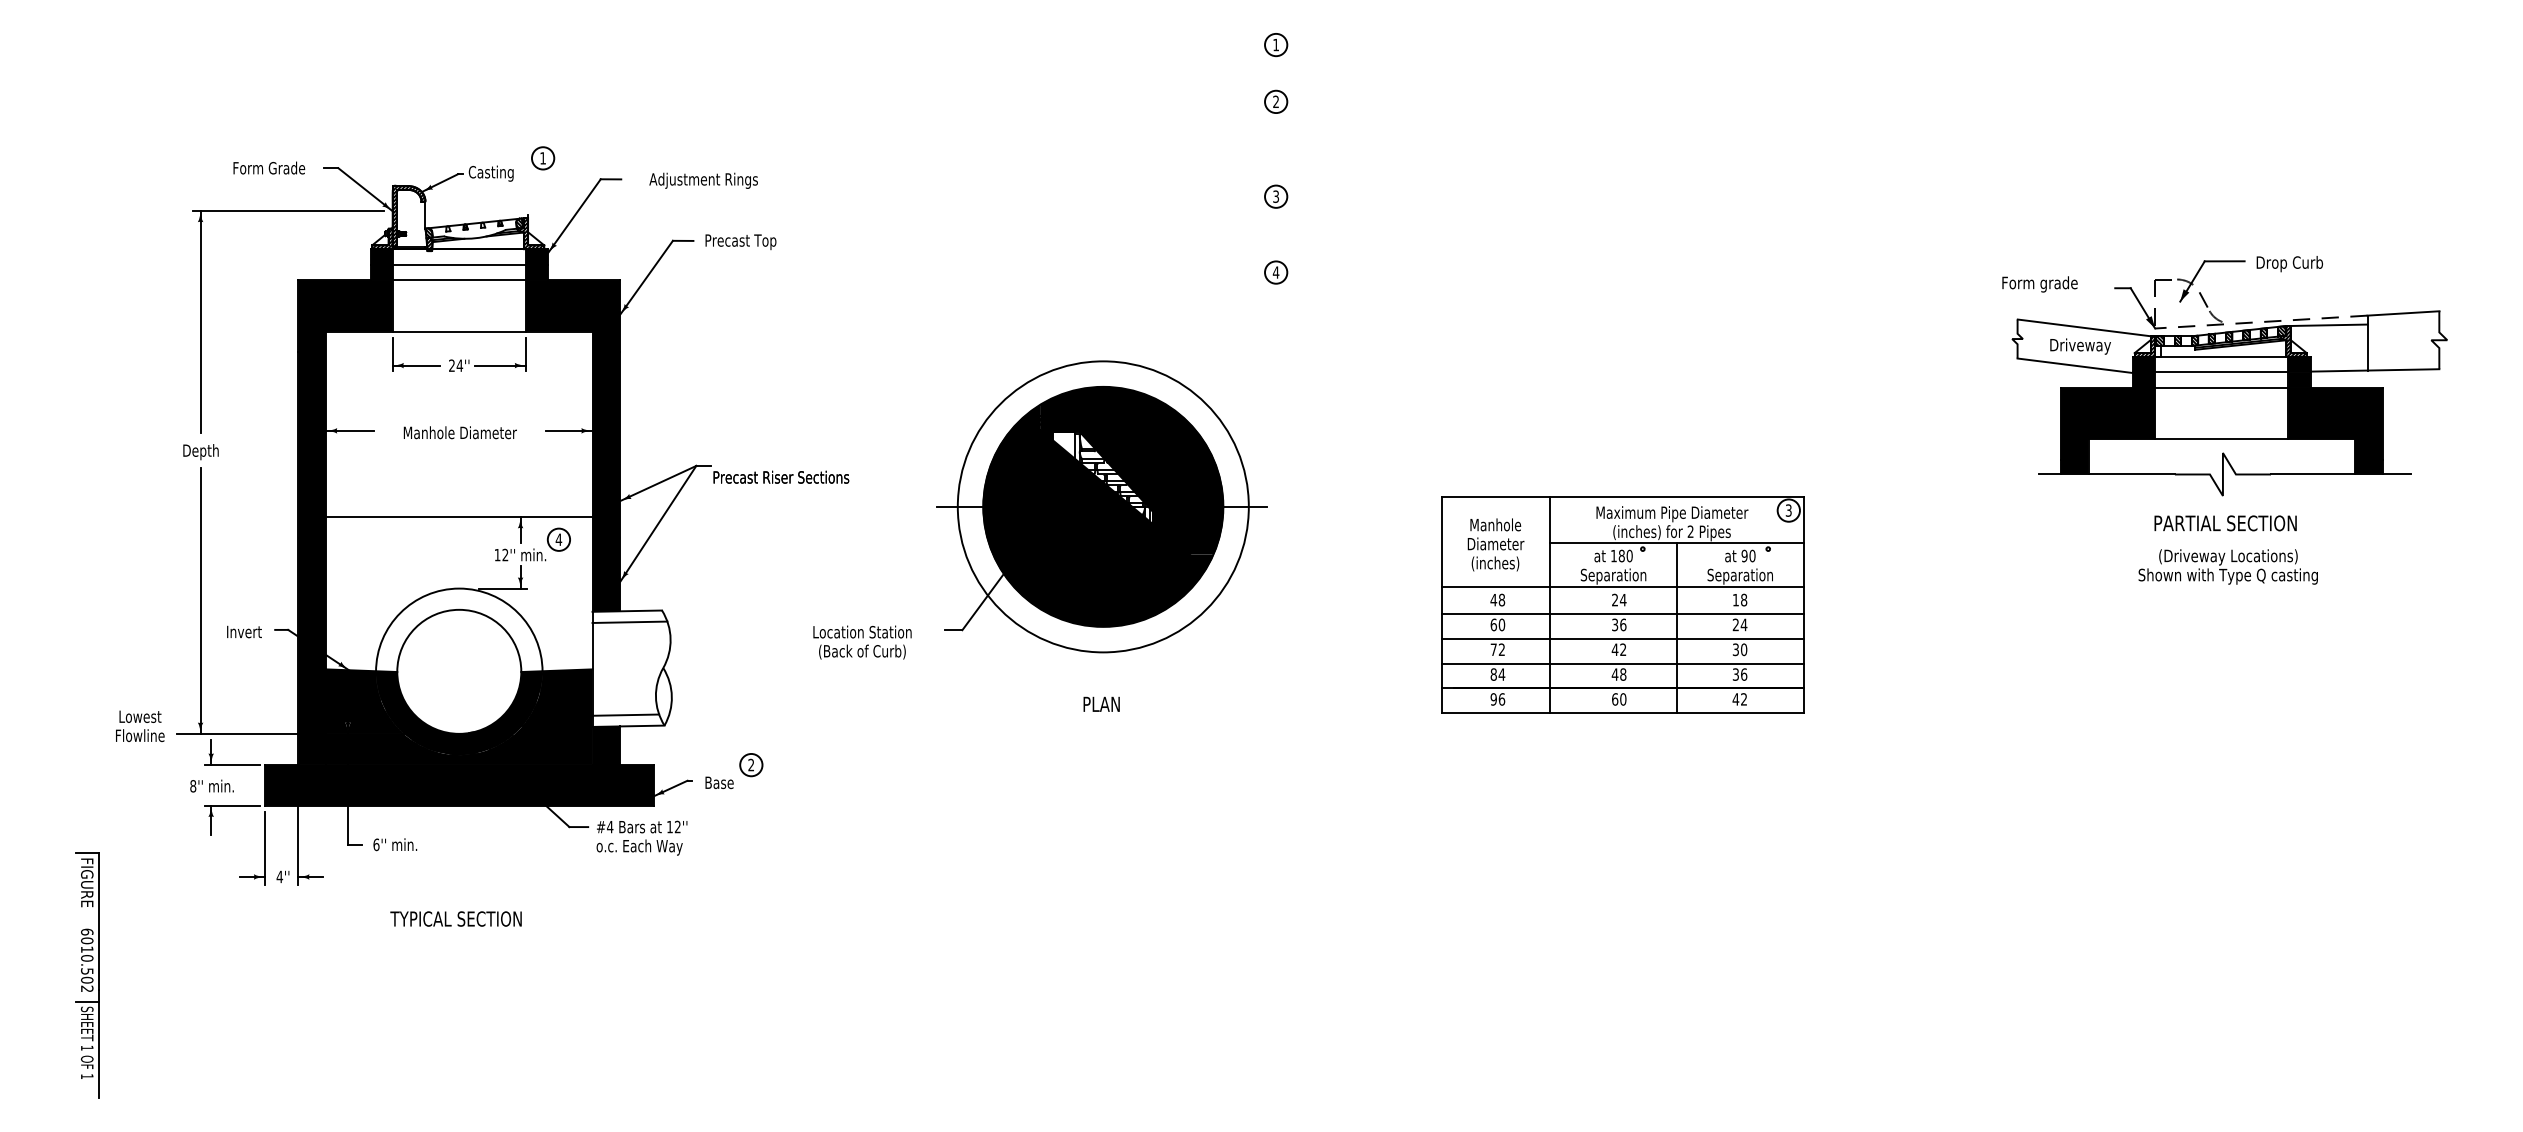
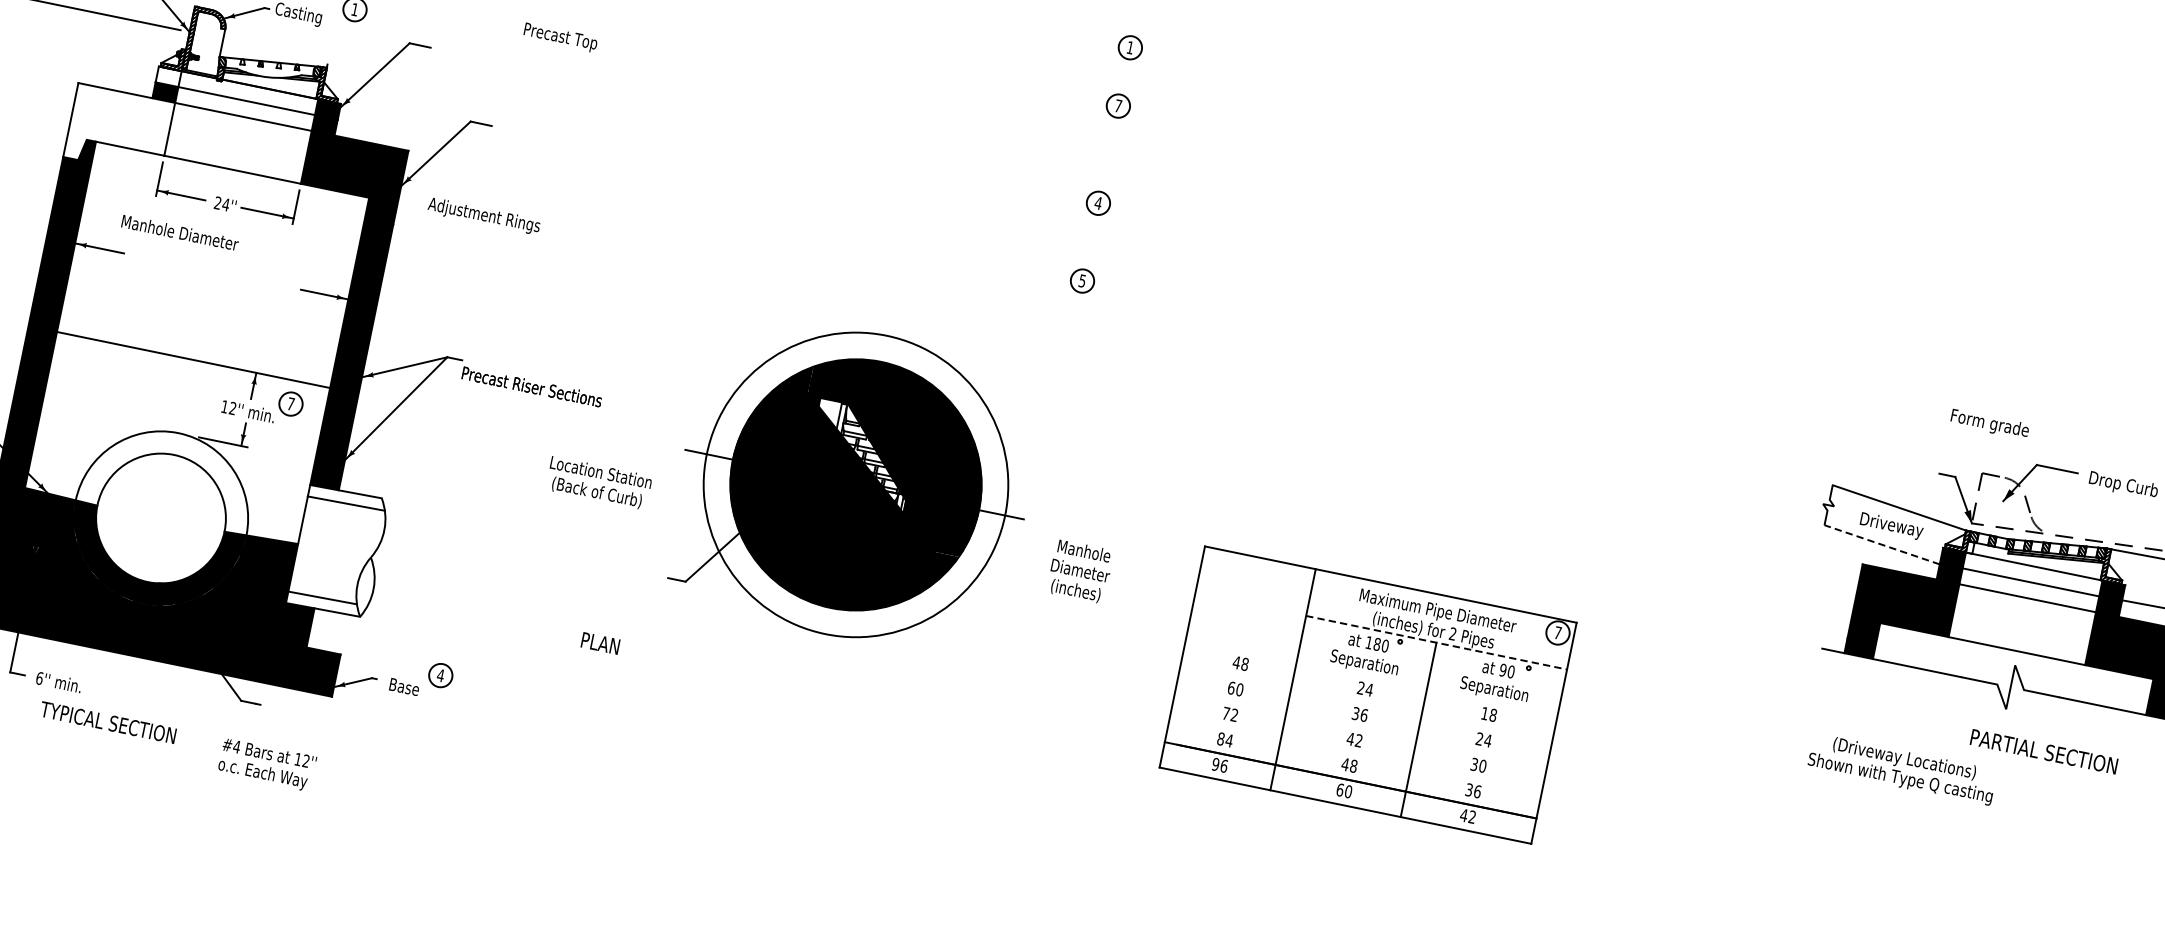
text: (1275, 101) -> (1117, 105), 2 -> 7
text: (703, 180) -> (484, 215), moved
text: (1275, 196) -> (1097, 202), 3 -> 4
text: (740, 241) -> (560, 37), moved
fill: (381, 256) -> (168, 76), removed
text: (1275, 272) -> (1081, 280), 4 -> 5
text: (2039, 284) -> (1989, 424), moved
fill: (345, 316) -> (119, 130), removed
line: (2074, 365) -> (1881, 544), solid -> dashed
text: (459, 432) -> (179, 232), moved
text: (1788, 510) -> (1557, 632), 3 -> 7
text: (2225, 523) -> (2043, 751), moved
text: (558, 539) -> (290, 403), 4 -> 7
line: (1677, 543) -> (1436, 643), solid -> dashed
text: (1495, 544) -> (1079, 571), moved
text: (2227, 566) -> (1901, 768), moved
line: (1622, 587) -> (1371, 676), removed
line: (1622, 614) -> (1365, 704), removed
line: (1622, 638) -> (1360, 729), removed
text: (862, 642) -> (599, 483), moved
line: (1622, 663) -> (1355, 754), removed
text: (1101, 703) -> (600, 642), moved
text: (751, 764) -> (441, 674), 2 -> 4
text: (641, 837) -> (266, 764), moved
text: (455, 918) -> (107, 721), moved

